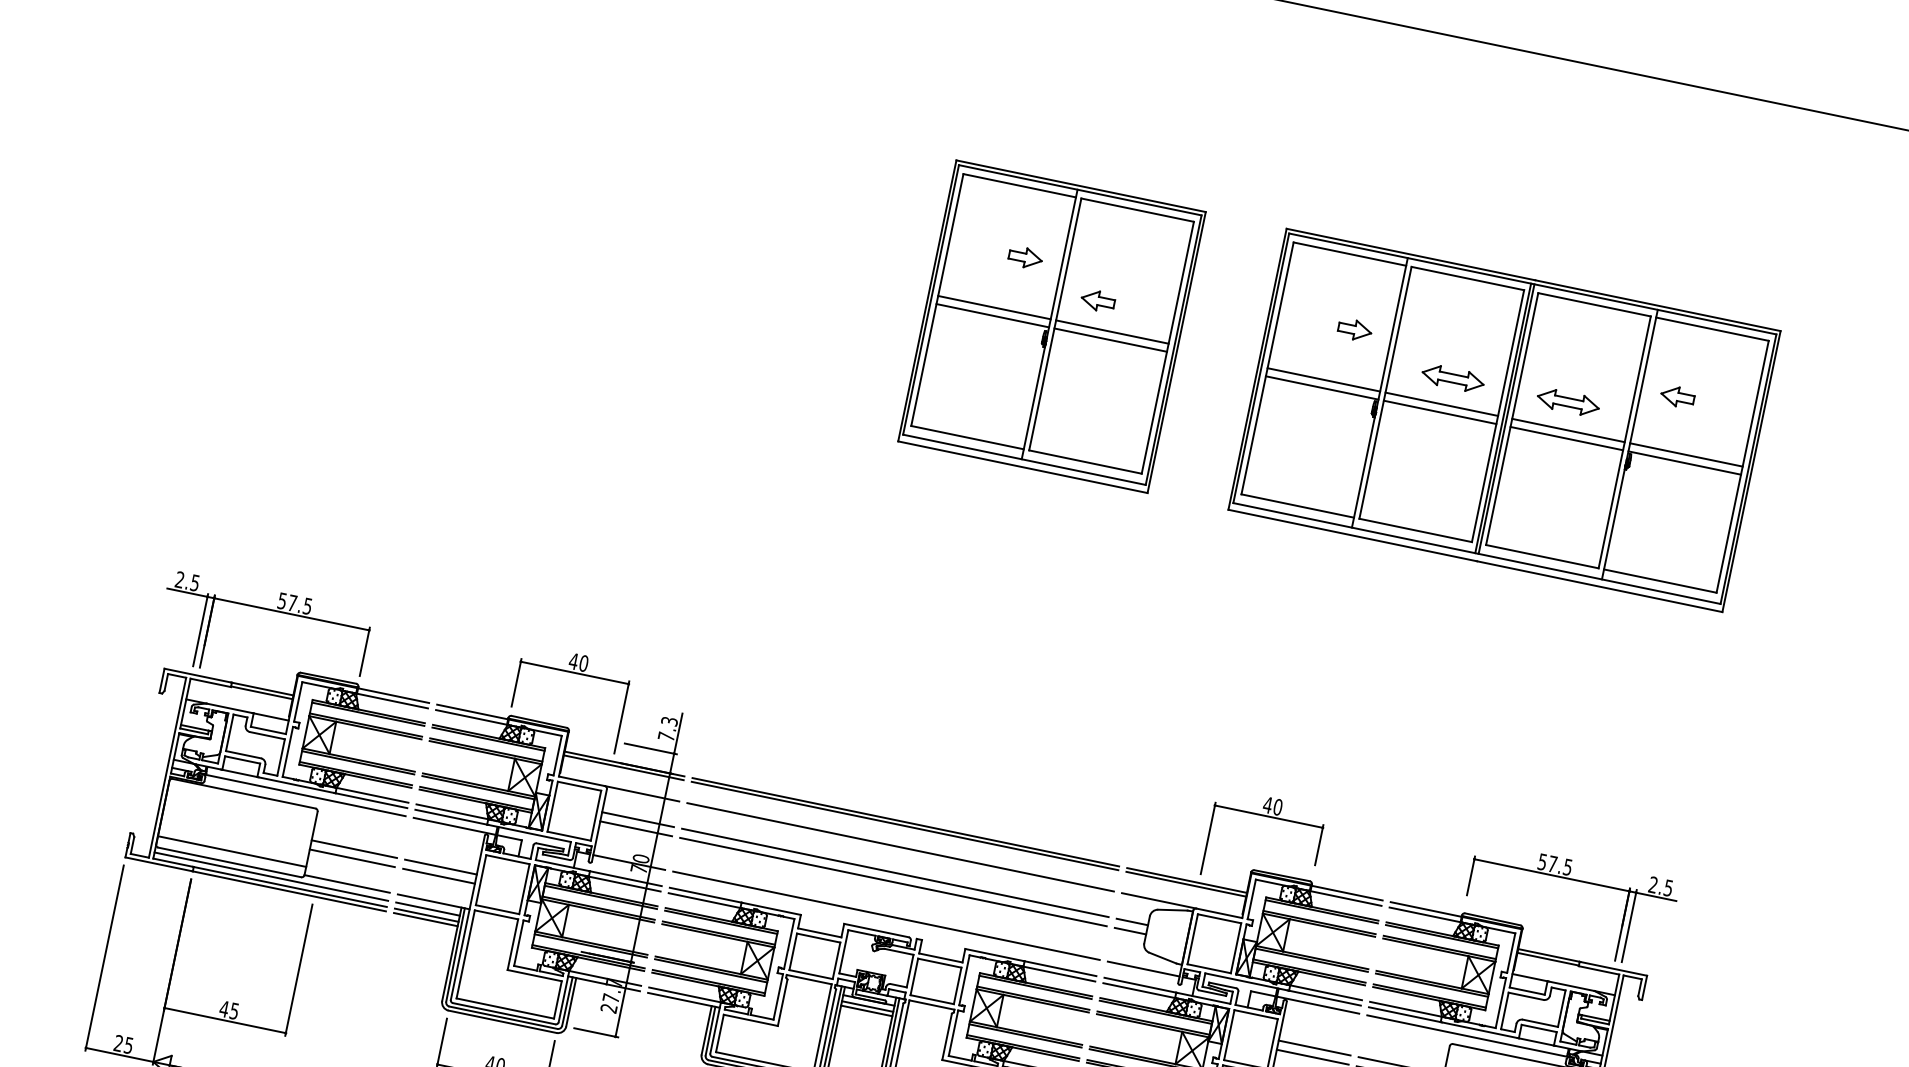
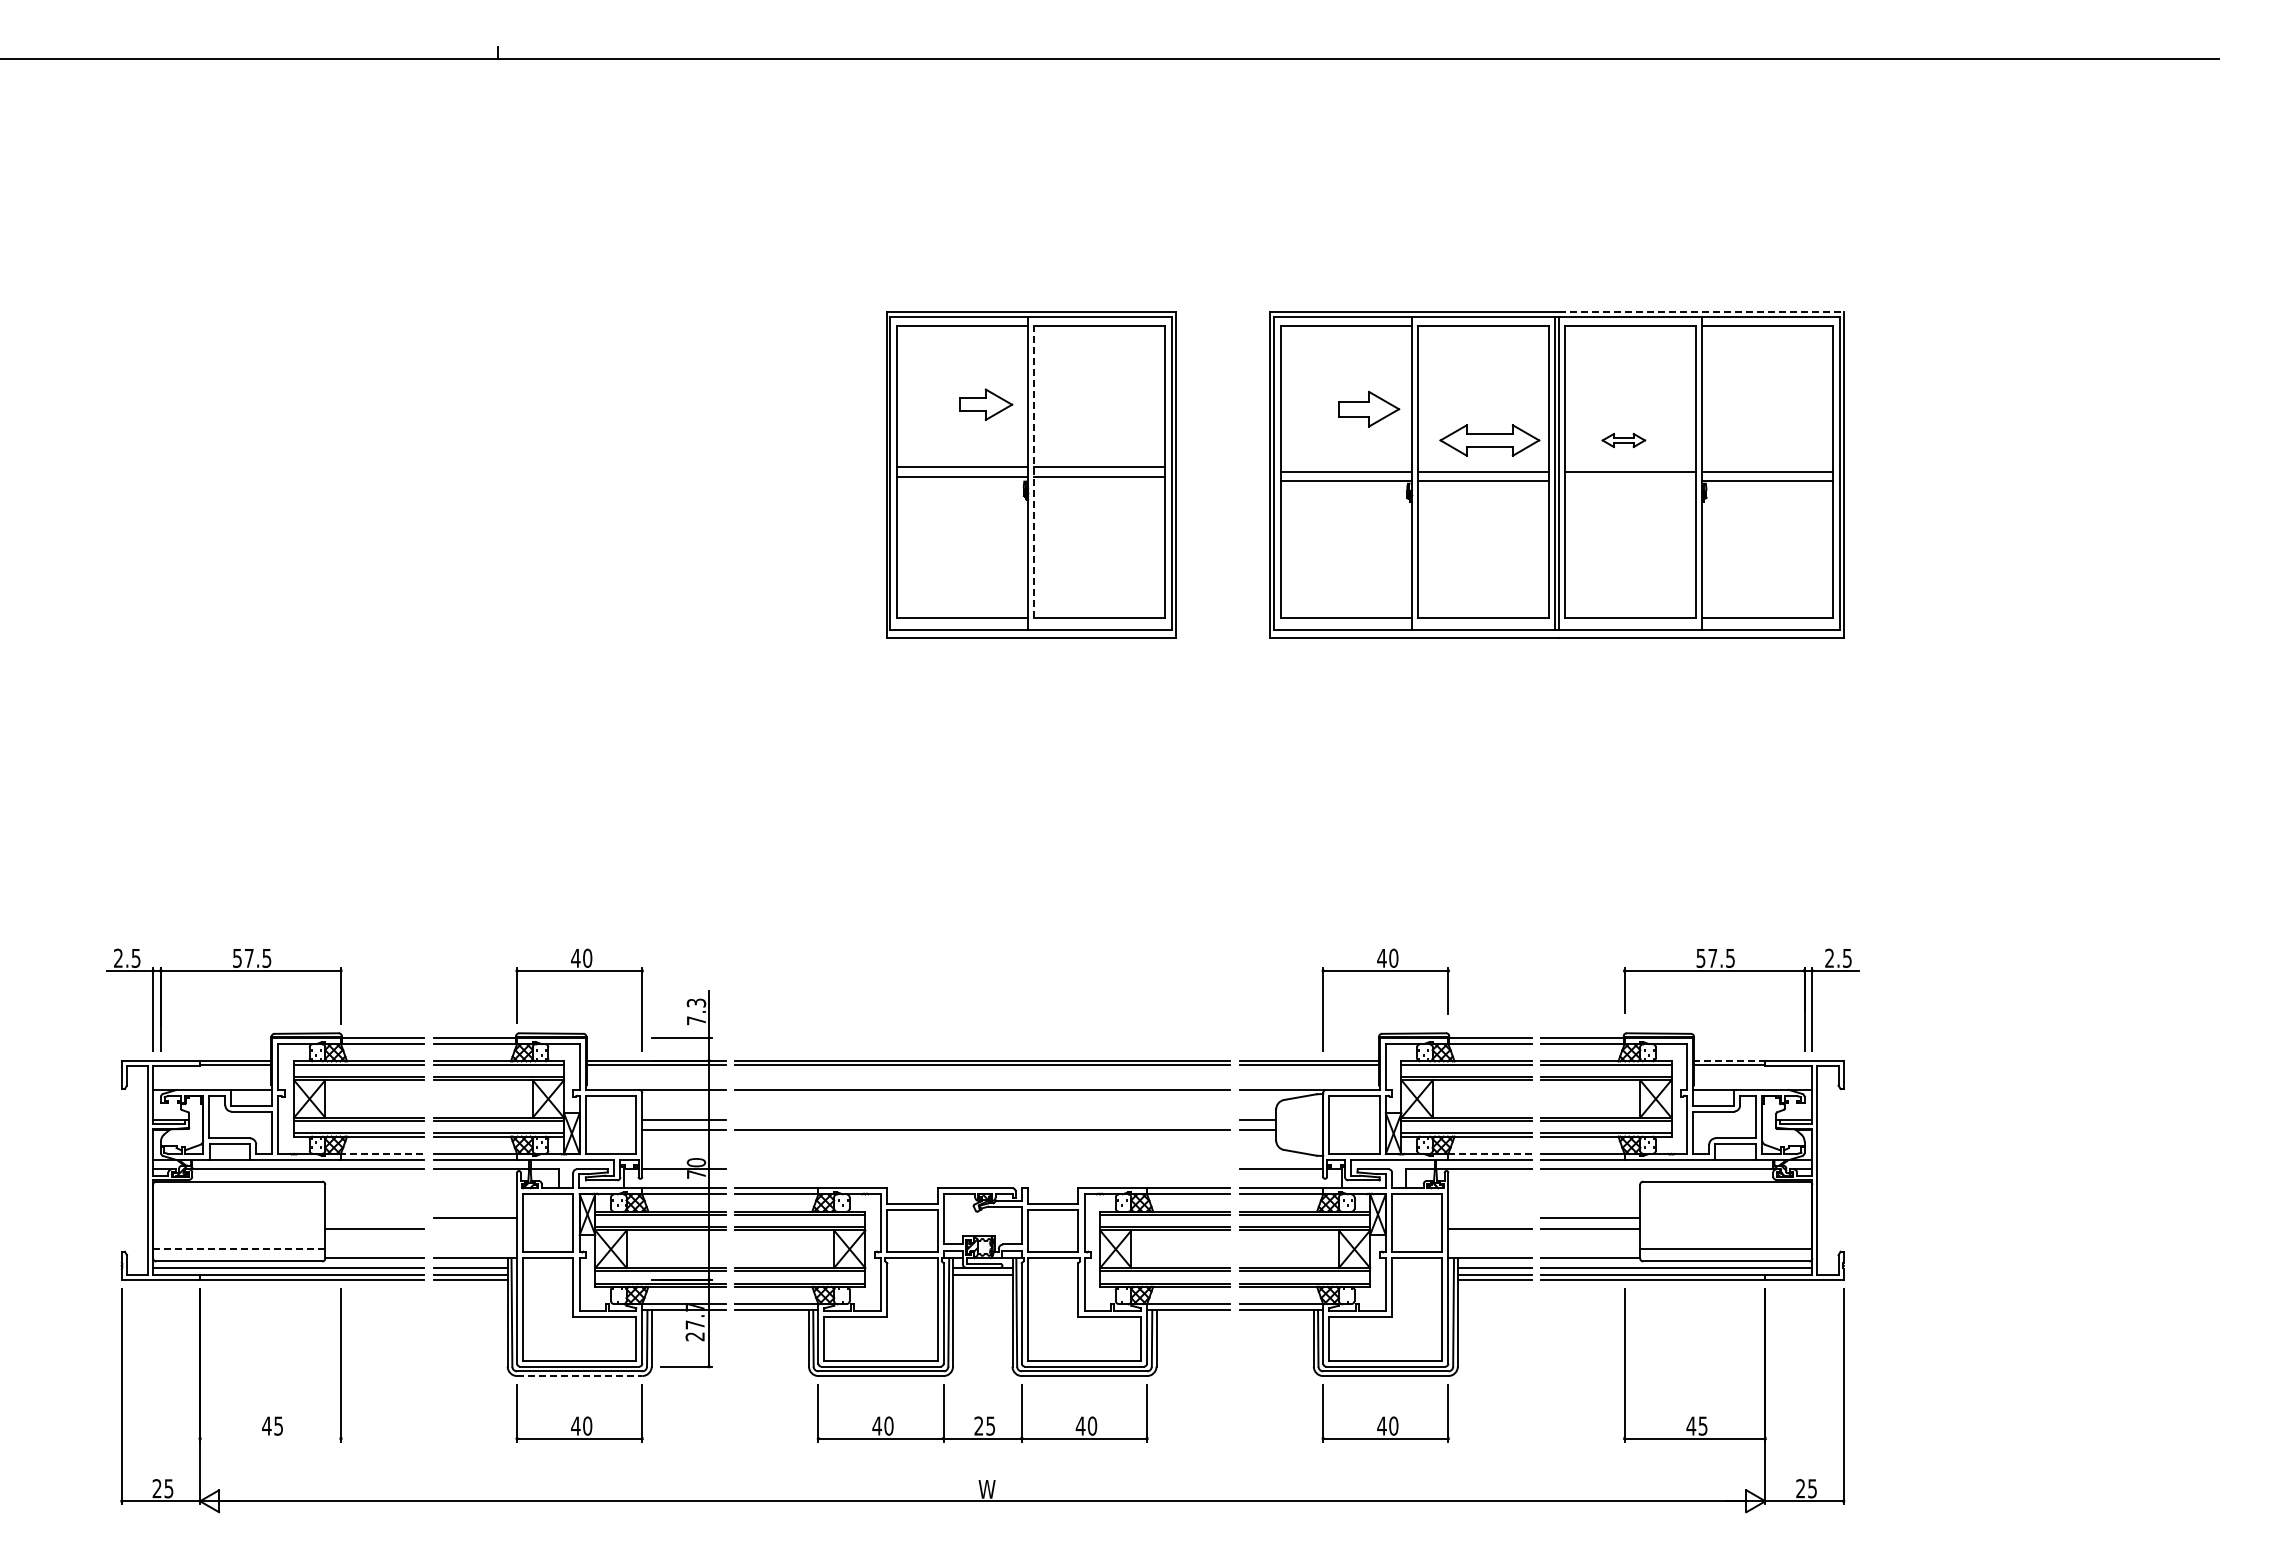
part: (1025, 257) -> (985, 404), size x1.4
part: (1097, 300) -> (1075, 435), removed
line: (1658, 306) -> (1701, 312), solid -> dashed
line: (1055, 324) -> (1034, 471), solid -> dashed
part: (1355, 329) -> (1369, 408), size x1.6
part: (1452, 378) -> (1489, 440), size x1.4
part: (1677, 396) -> (1743, 408), removed
part: (1568, 402) -> (1623, 440), size x0.6
line: (1566, 438) -> (1630, 481), removed
line: (372, 795) -> (382, 1153), solid -> dashed
line: (354, 848) -> (374, 1217), removed
line: (232, 851) -> (239, 1248), solid -> dashed
line: (895, 872) -> (982, 1119), removed
line: (439, 876) -> (475, 1228), removed
line: (886, 914) -> (982, 1168), removed
line: (1548, 955) -> (1729, 1060), solid -> dashed
line: (1326, 992) -> (1490, 1153), solid -> dashed
line: (866, 1010) -> (982, 1279), removed
line: (225, 1020) -> (270, 1438), removed
line: (502, 1022) -> (579, 1376), solid -> dashed
line: (1314, 1047) -> (1489, 1217), removed

